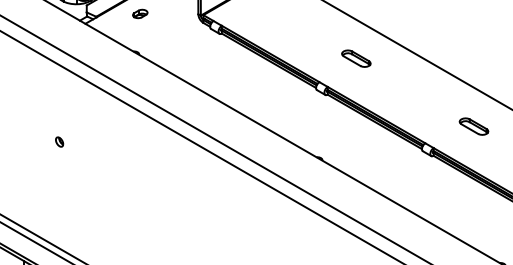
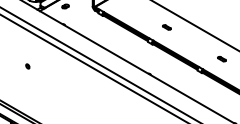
part: (355, 58) -> (166, 27), size x0.6
part: (473, 125) -> (221, 58), size x0.6

